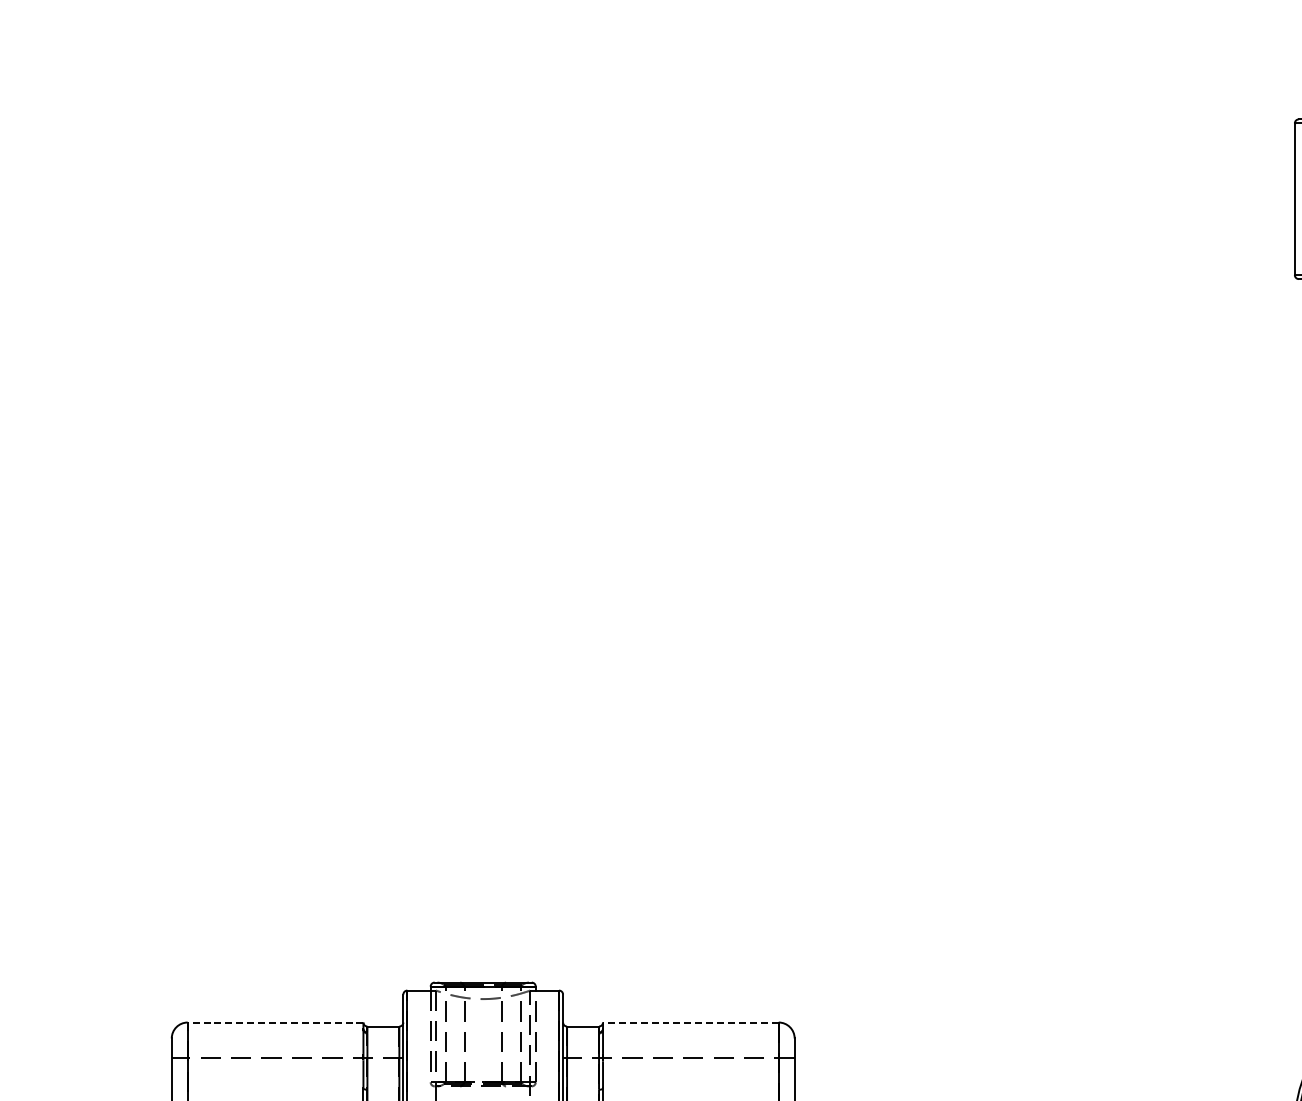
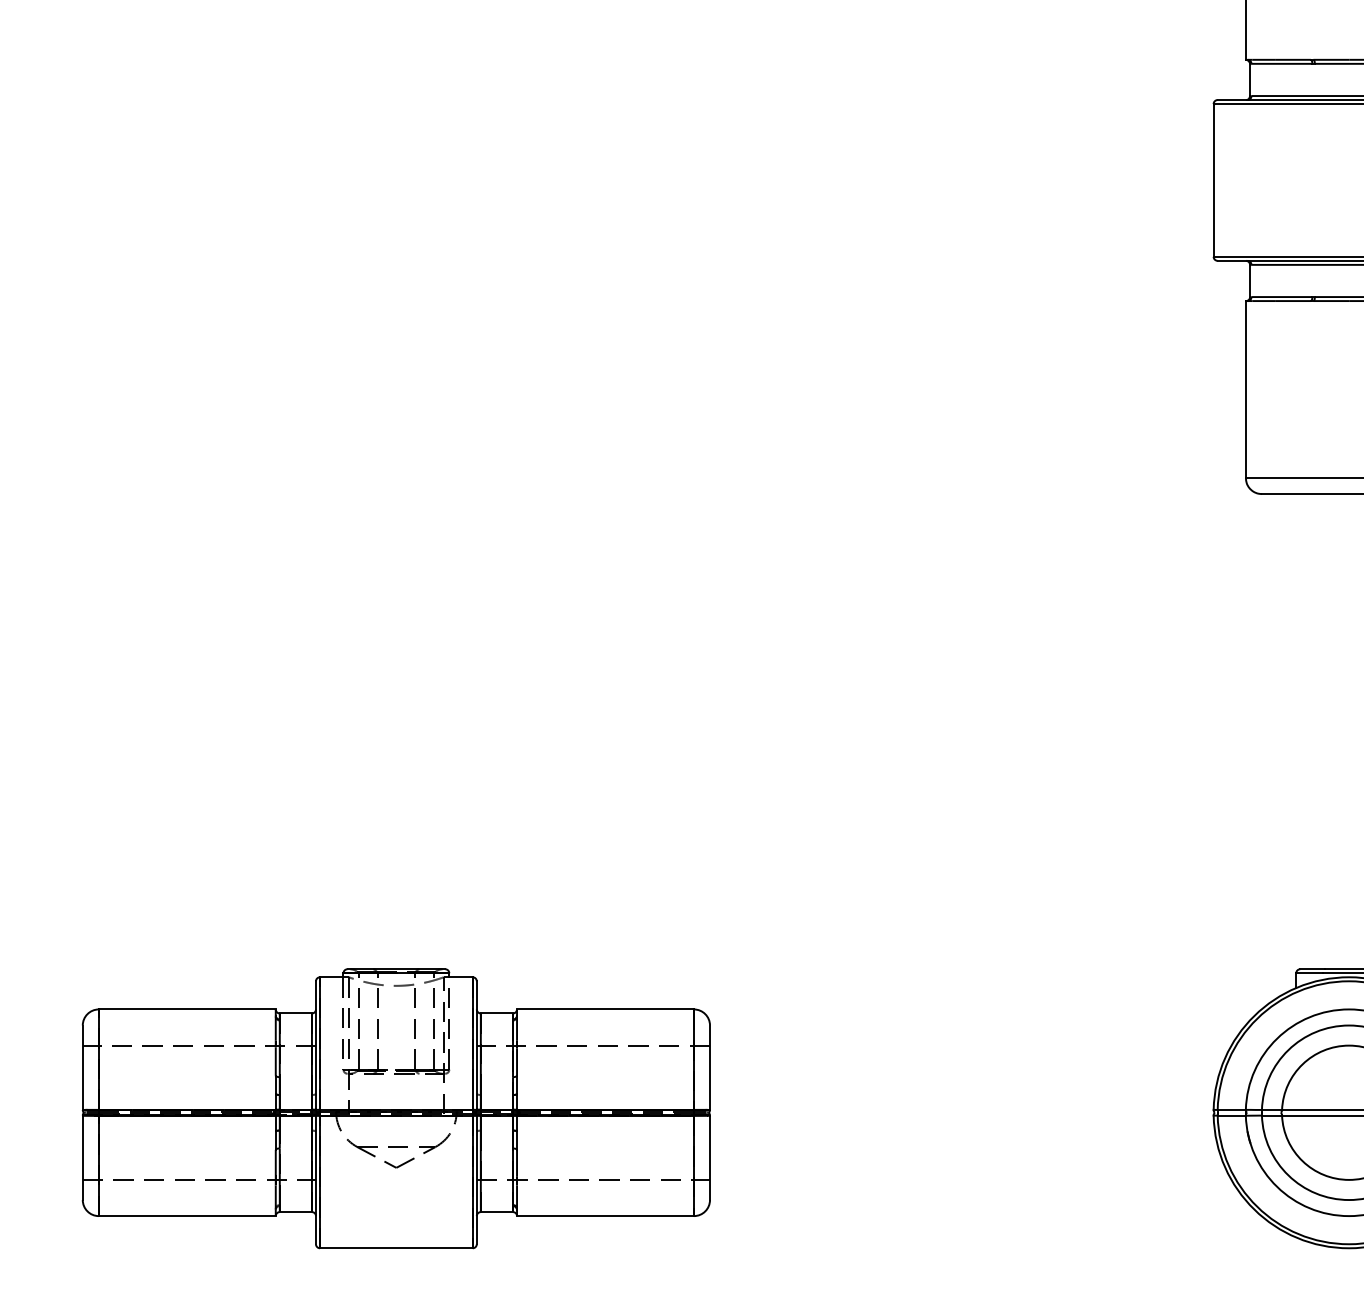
line: (274, 1022) -> (186, 1009), dashed -> solid
line: (689, 1022) -> (604, 1009), dashed -> solid

